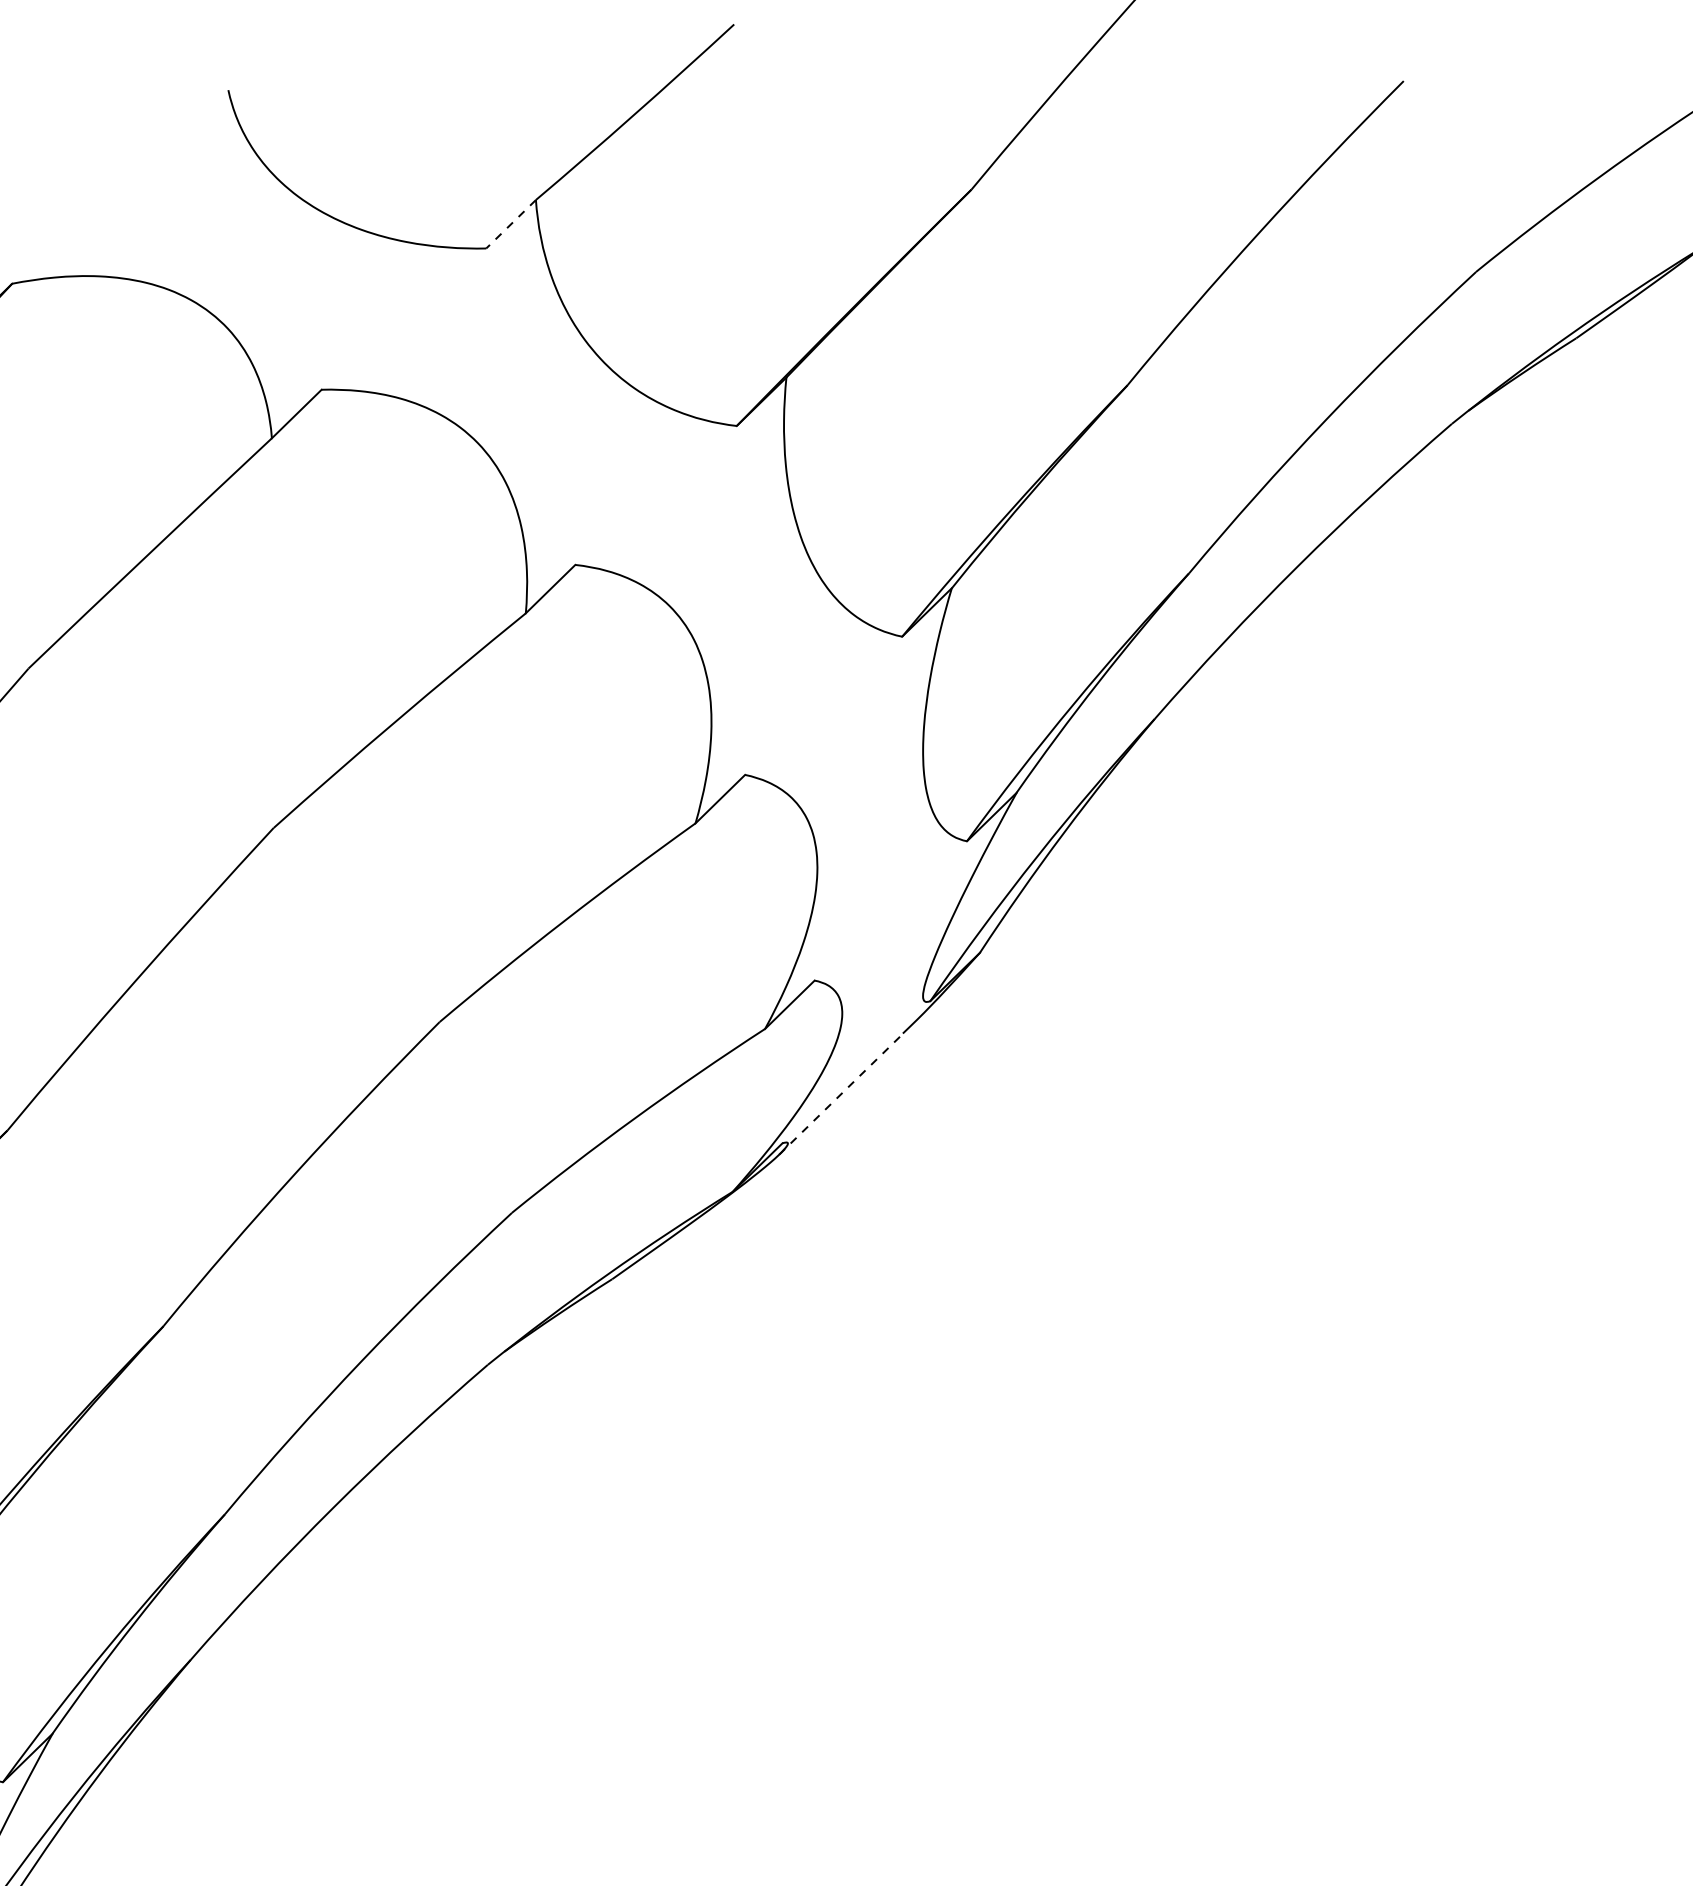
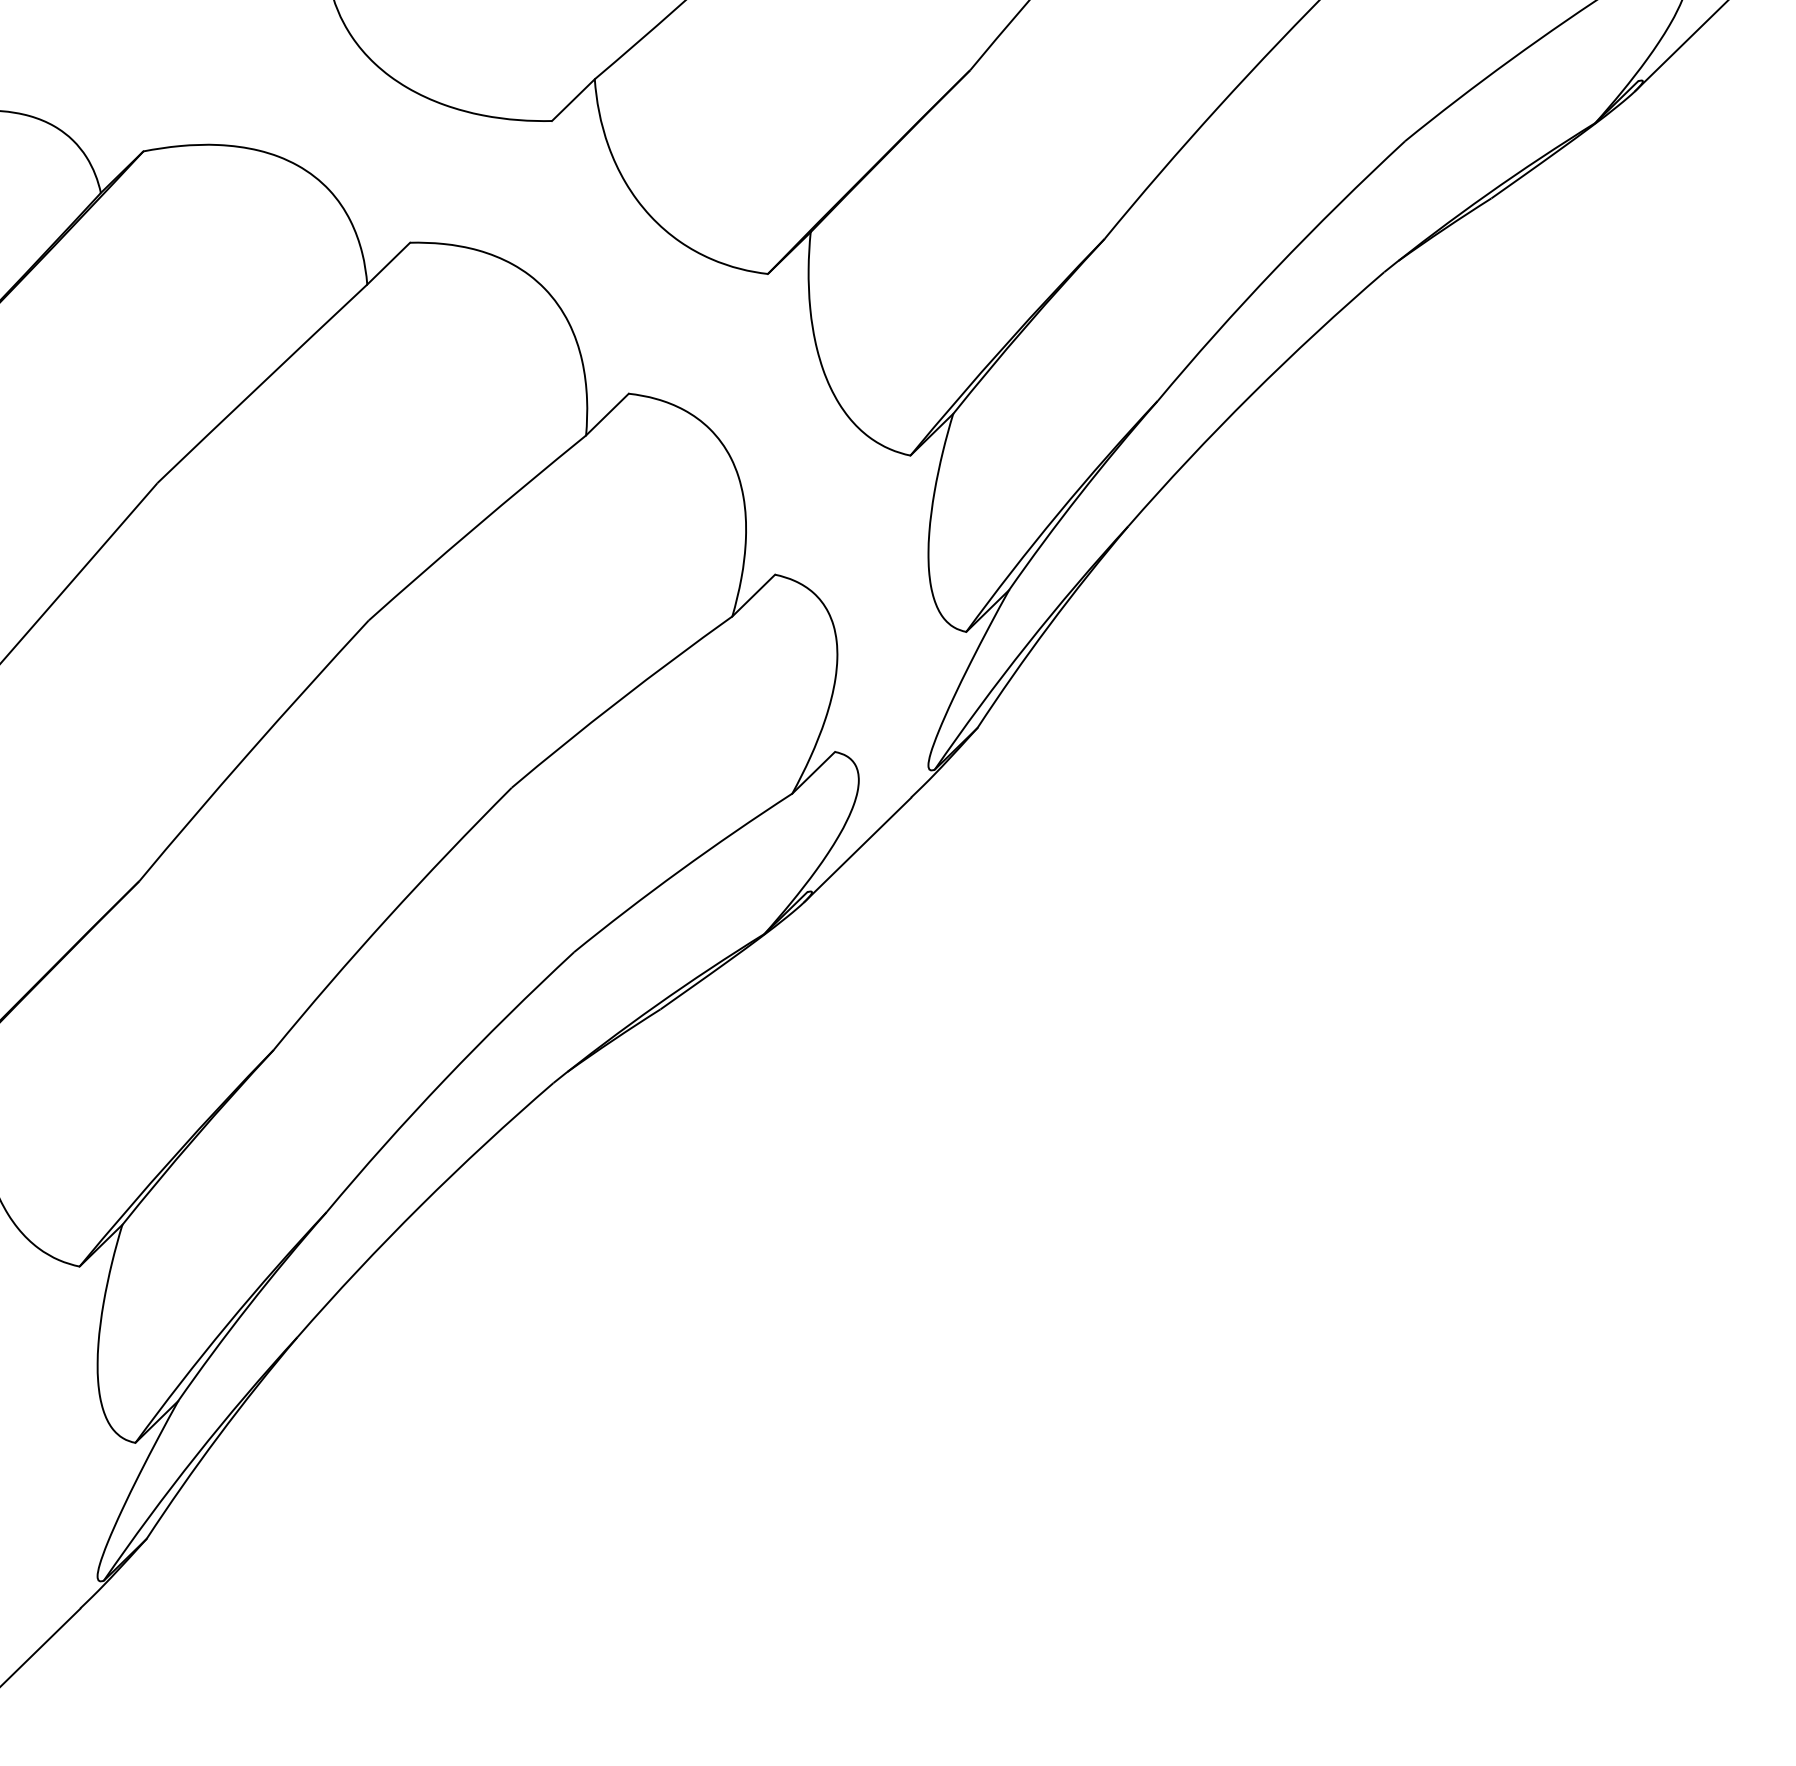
line: (511, 224) -> (573, 100), dashed -> solid
line: (840, 1093) -> (857, 849), dashed -> solid

